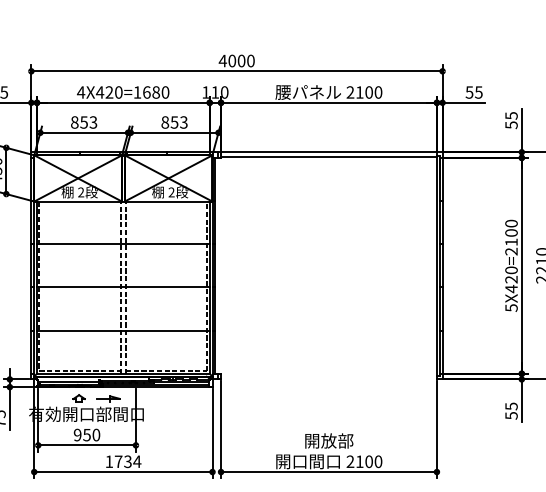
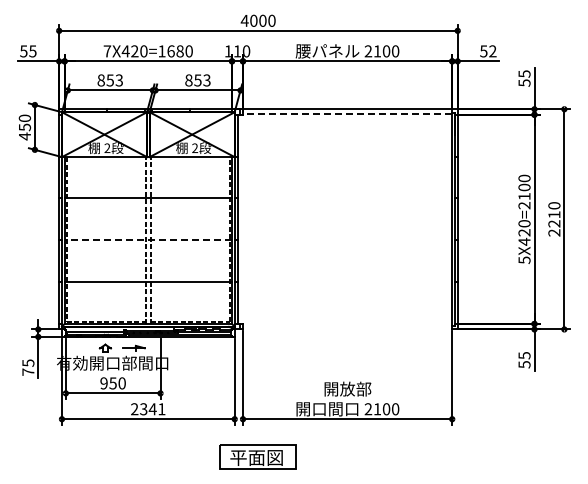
text: (81, 92) -> (107, 51), 4X420=1680 -> 7X420=1680
text: (478, 92) -> (492, 51), 55 -> 52
line: (328, 157) -> (347, 114), solid -> dashed
line: (123, 287) -> (148, 240), solid -> dashed
text: (123, 462) -> (148, 409), 1734 -> 2341

